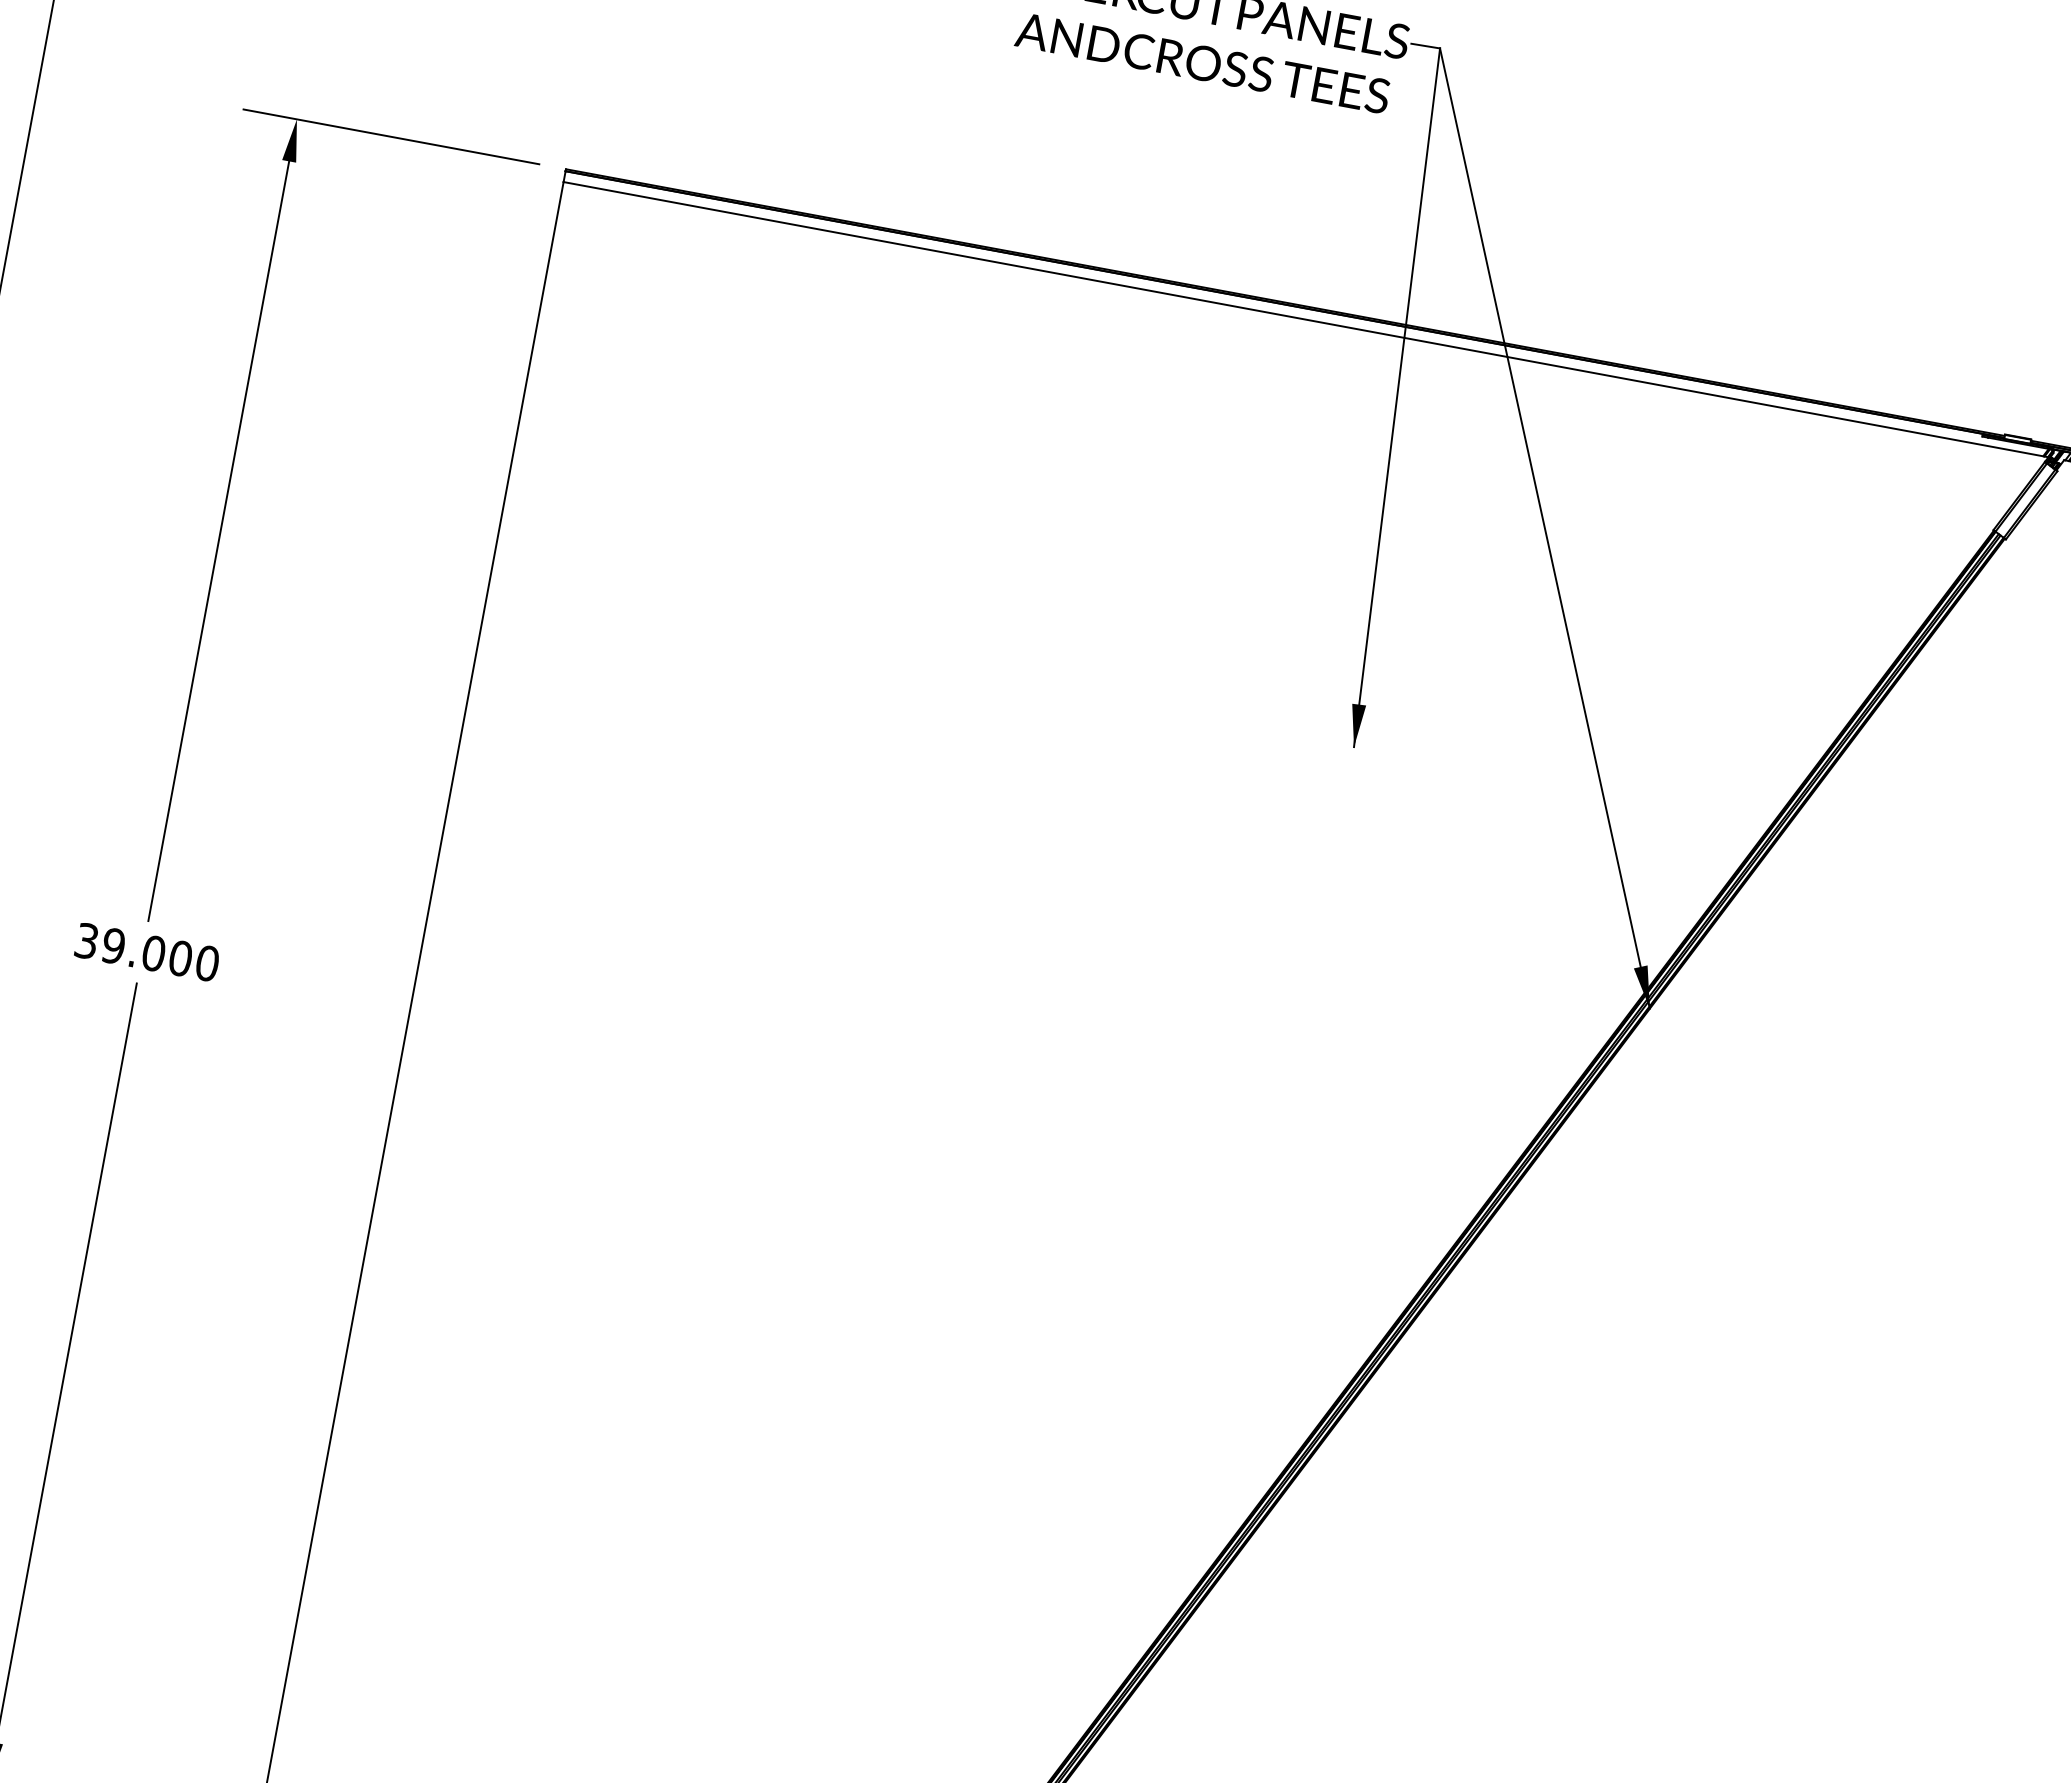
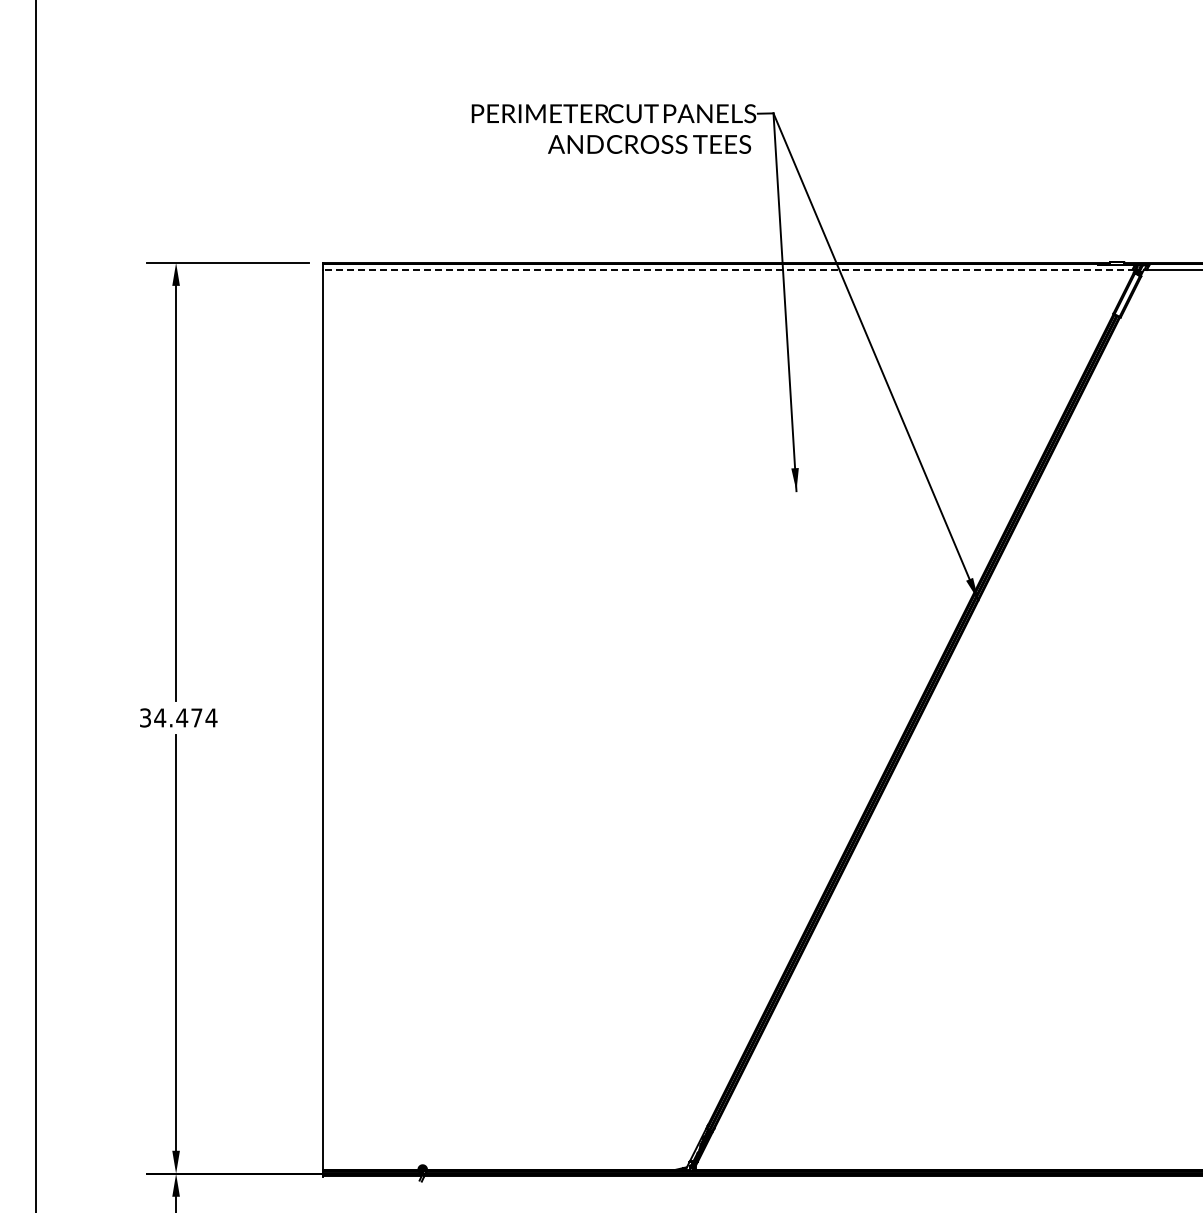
line: (1304, 318) -> (728, 269), solid -> dashed
text: (160, 953) -> (185, 717), 39.000 -> 34.474

